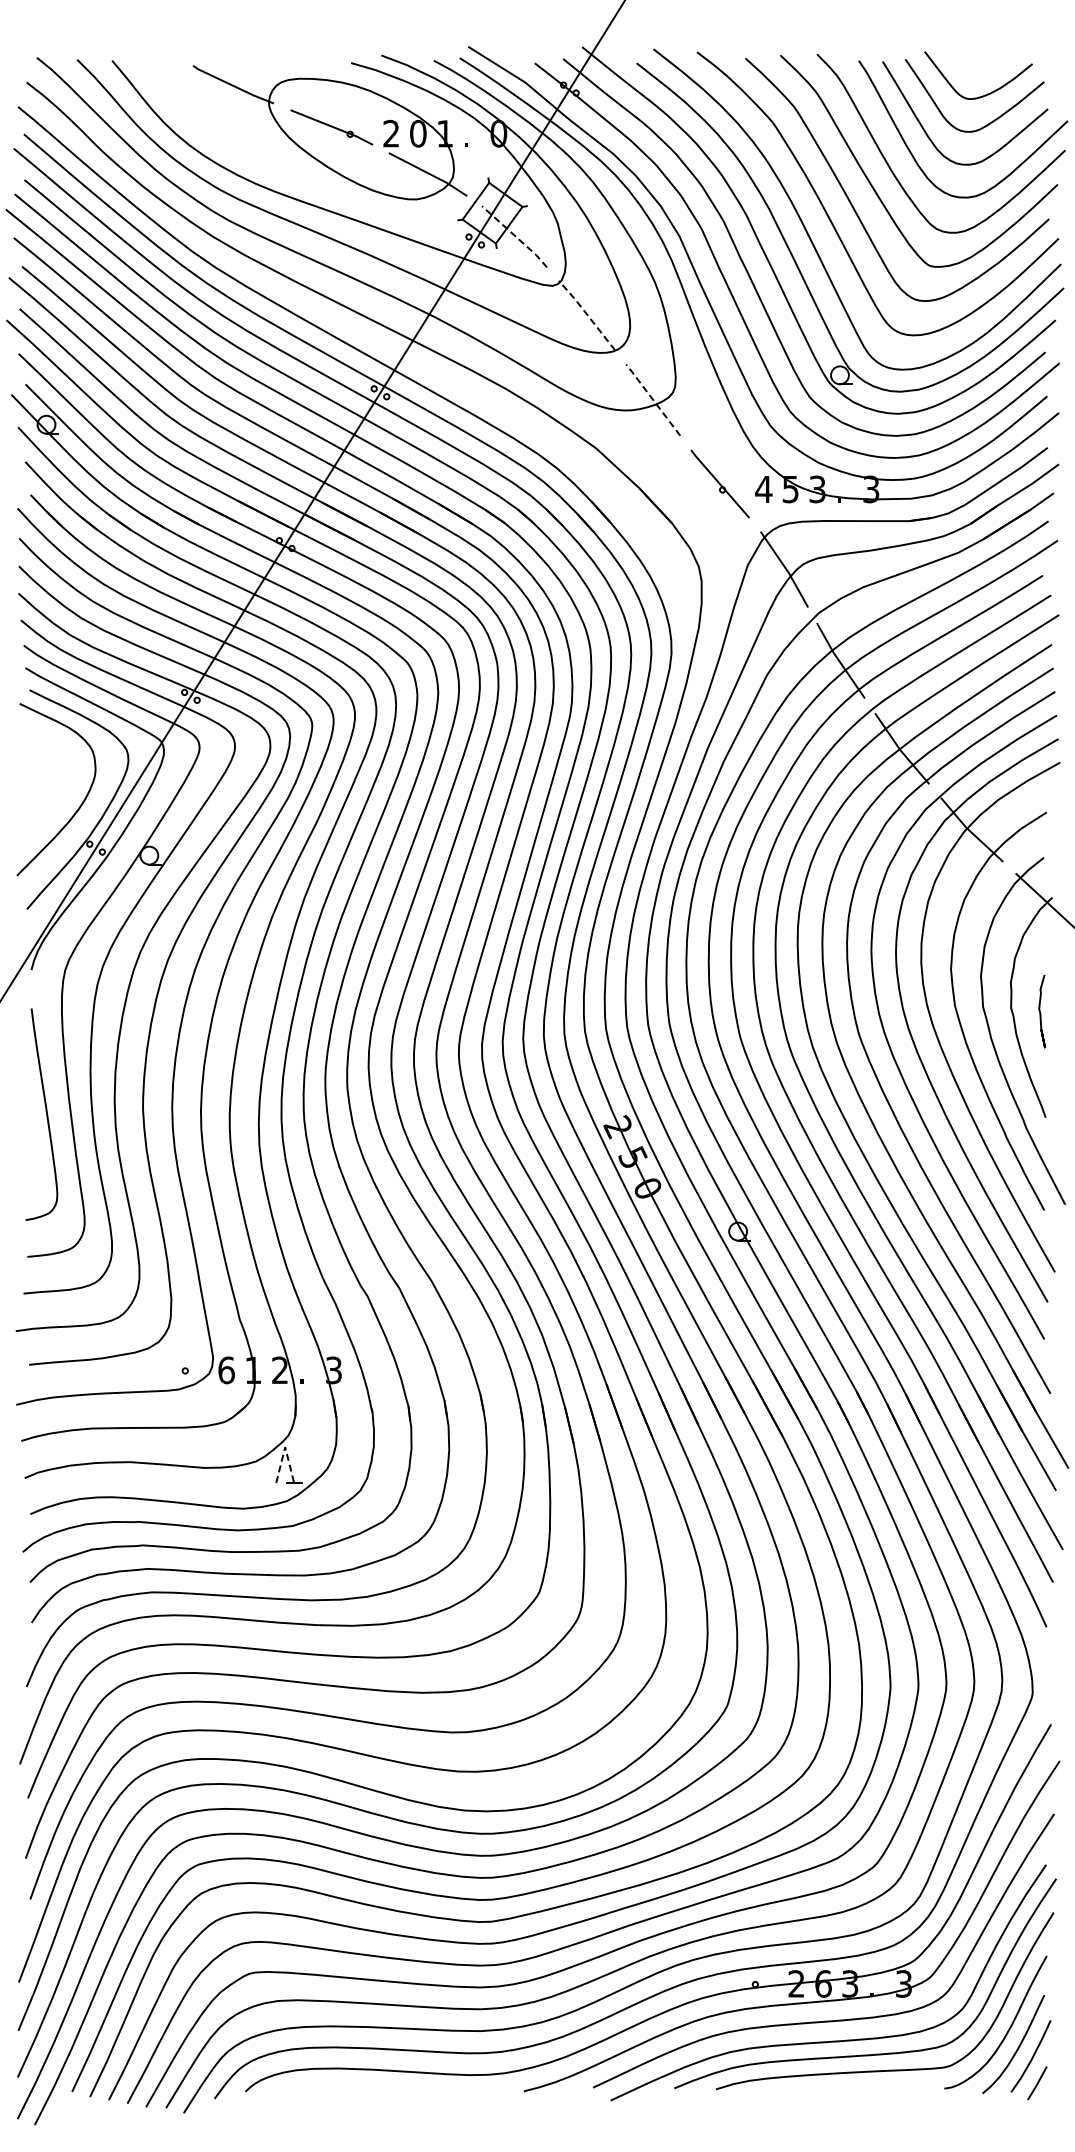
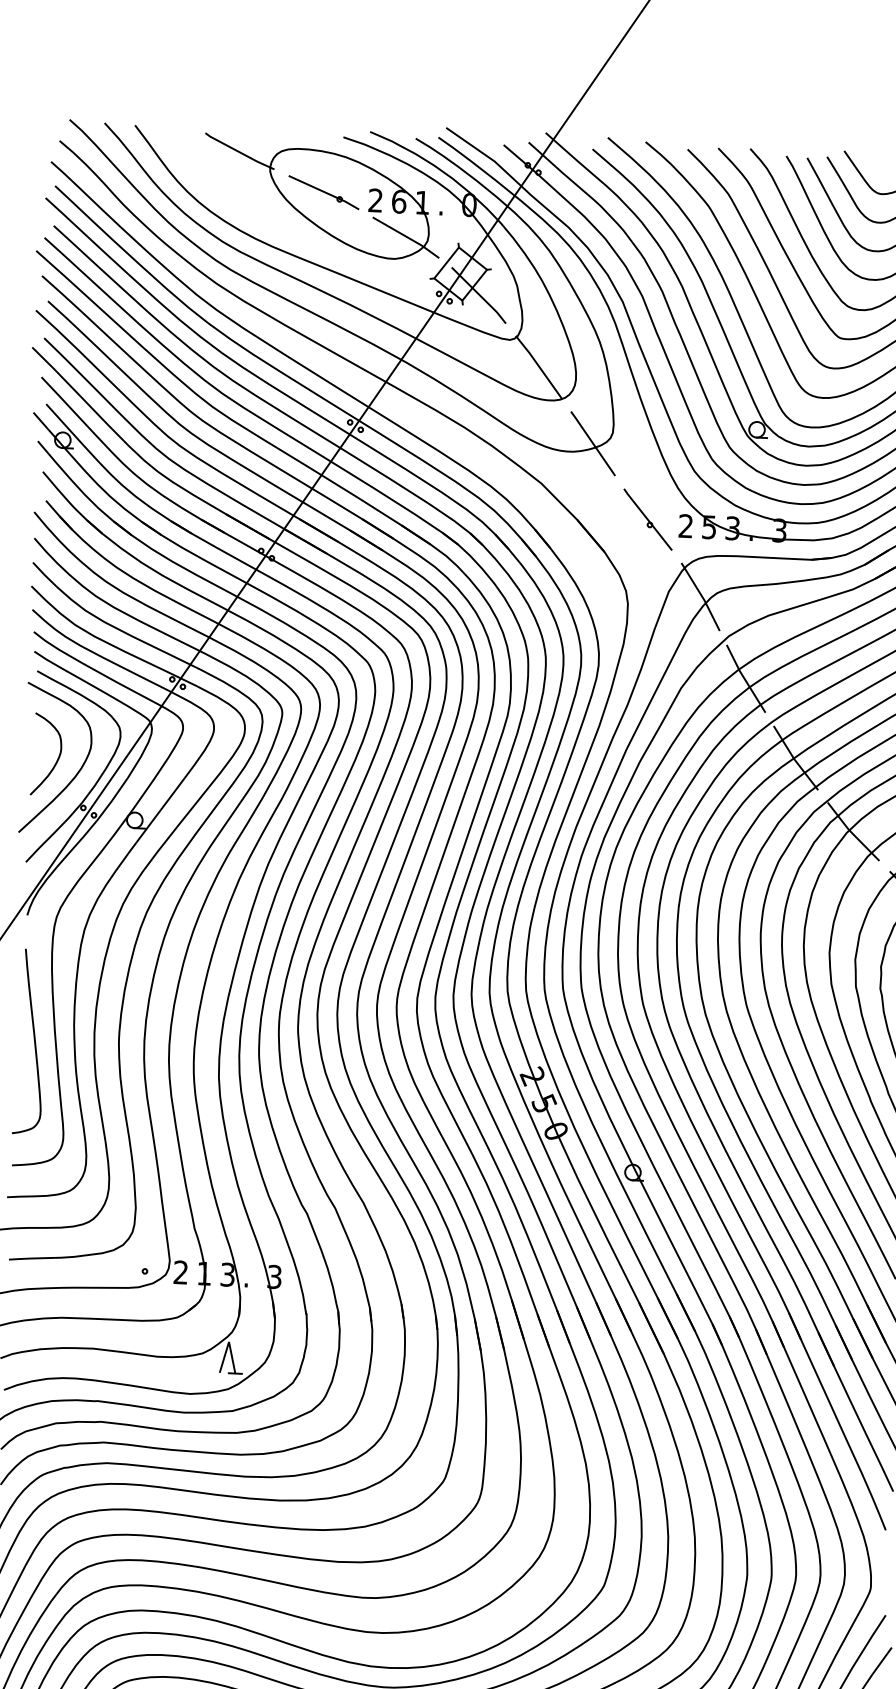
text: (418, 133) -> (399, 201), 0 -> 6
line: (515, 236) -> (479, 295), dashed -> solid
line: (587, 314) -> (539, 366), dashed -> solid
line: (652, 399) -> (592, 443), dashed -> solid
text: (763, 488) -> (685, 525), 4 -> 2
curve: (56, 791) -> (56, 760), added
text: (226, 1370) -> (180, 1272), 6 -> 2
text: (280, 1370) -> (228, 1274), 2 -> 3
line: (285, 1447) -> (229, 1342), dashed -> solid

